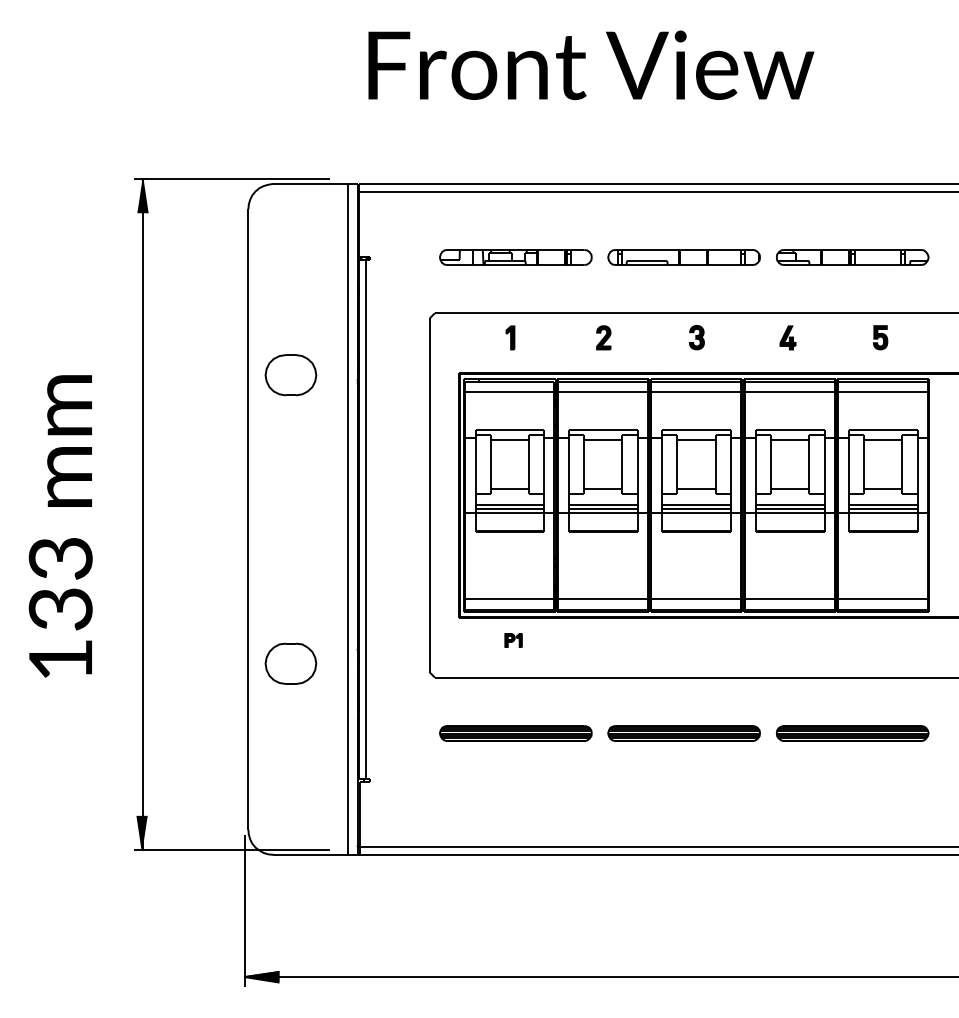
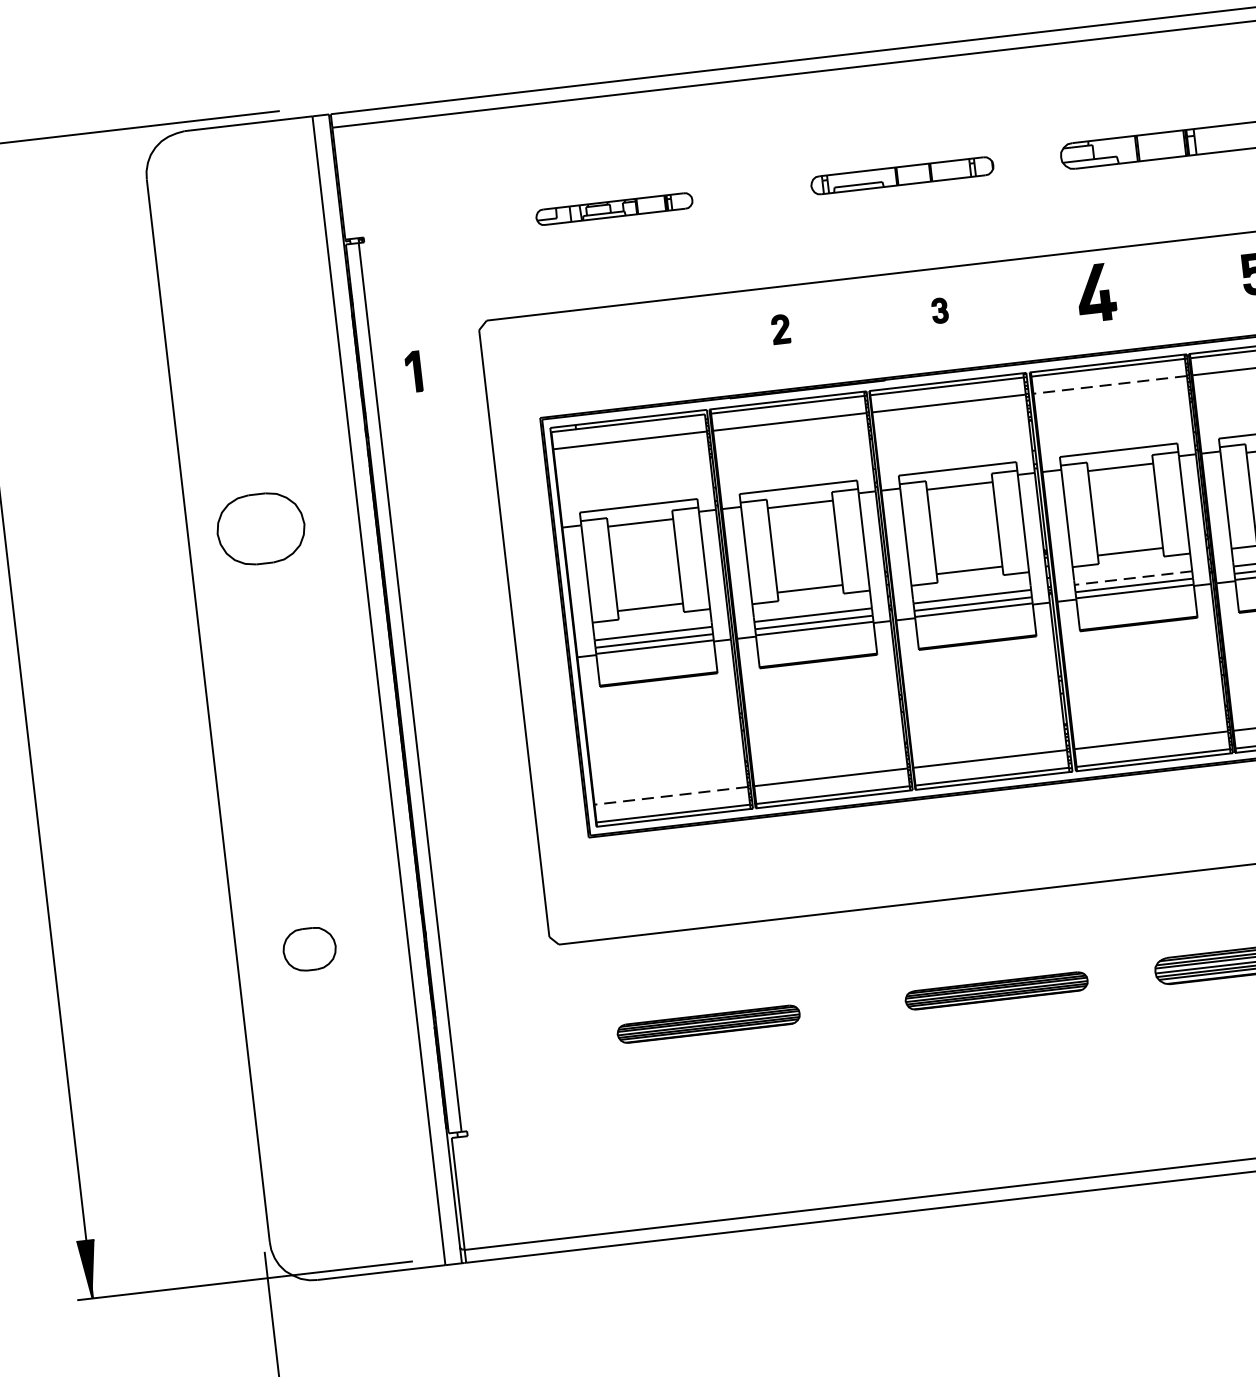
part: (515, 257) -> (613, 209), size x0.6
part: (683, 257) -> (901, 175), size x0.7
part: (510, 337) -> (413, 371), moved
part: (603, 337) -> (780, 328), size x0.7
part: (696, 337) -> (939, 310), size x0.6
part: (787, 337) -> (1095, 292), size x1.4
part: (290, 375) -> (260, 529), moved
line: (789, 391) -> (1109, 384), solid -> dashed
line: (789, 504) -> (1131, 577), solid -> dashed
line: (509, 599) -> (671, 796), solid -> dashed
part: (513, 640) -> (686, 865), removed
part: (290, 663) -> (308, 949), size x0.6
part: (515, 733) -> (708, 1024), size x0.7
part: (683, 733) -> (995, 991), size x0.7

